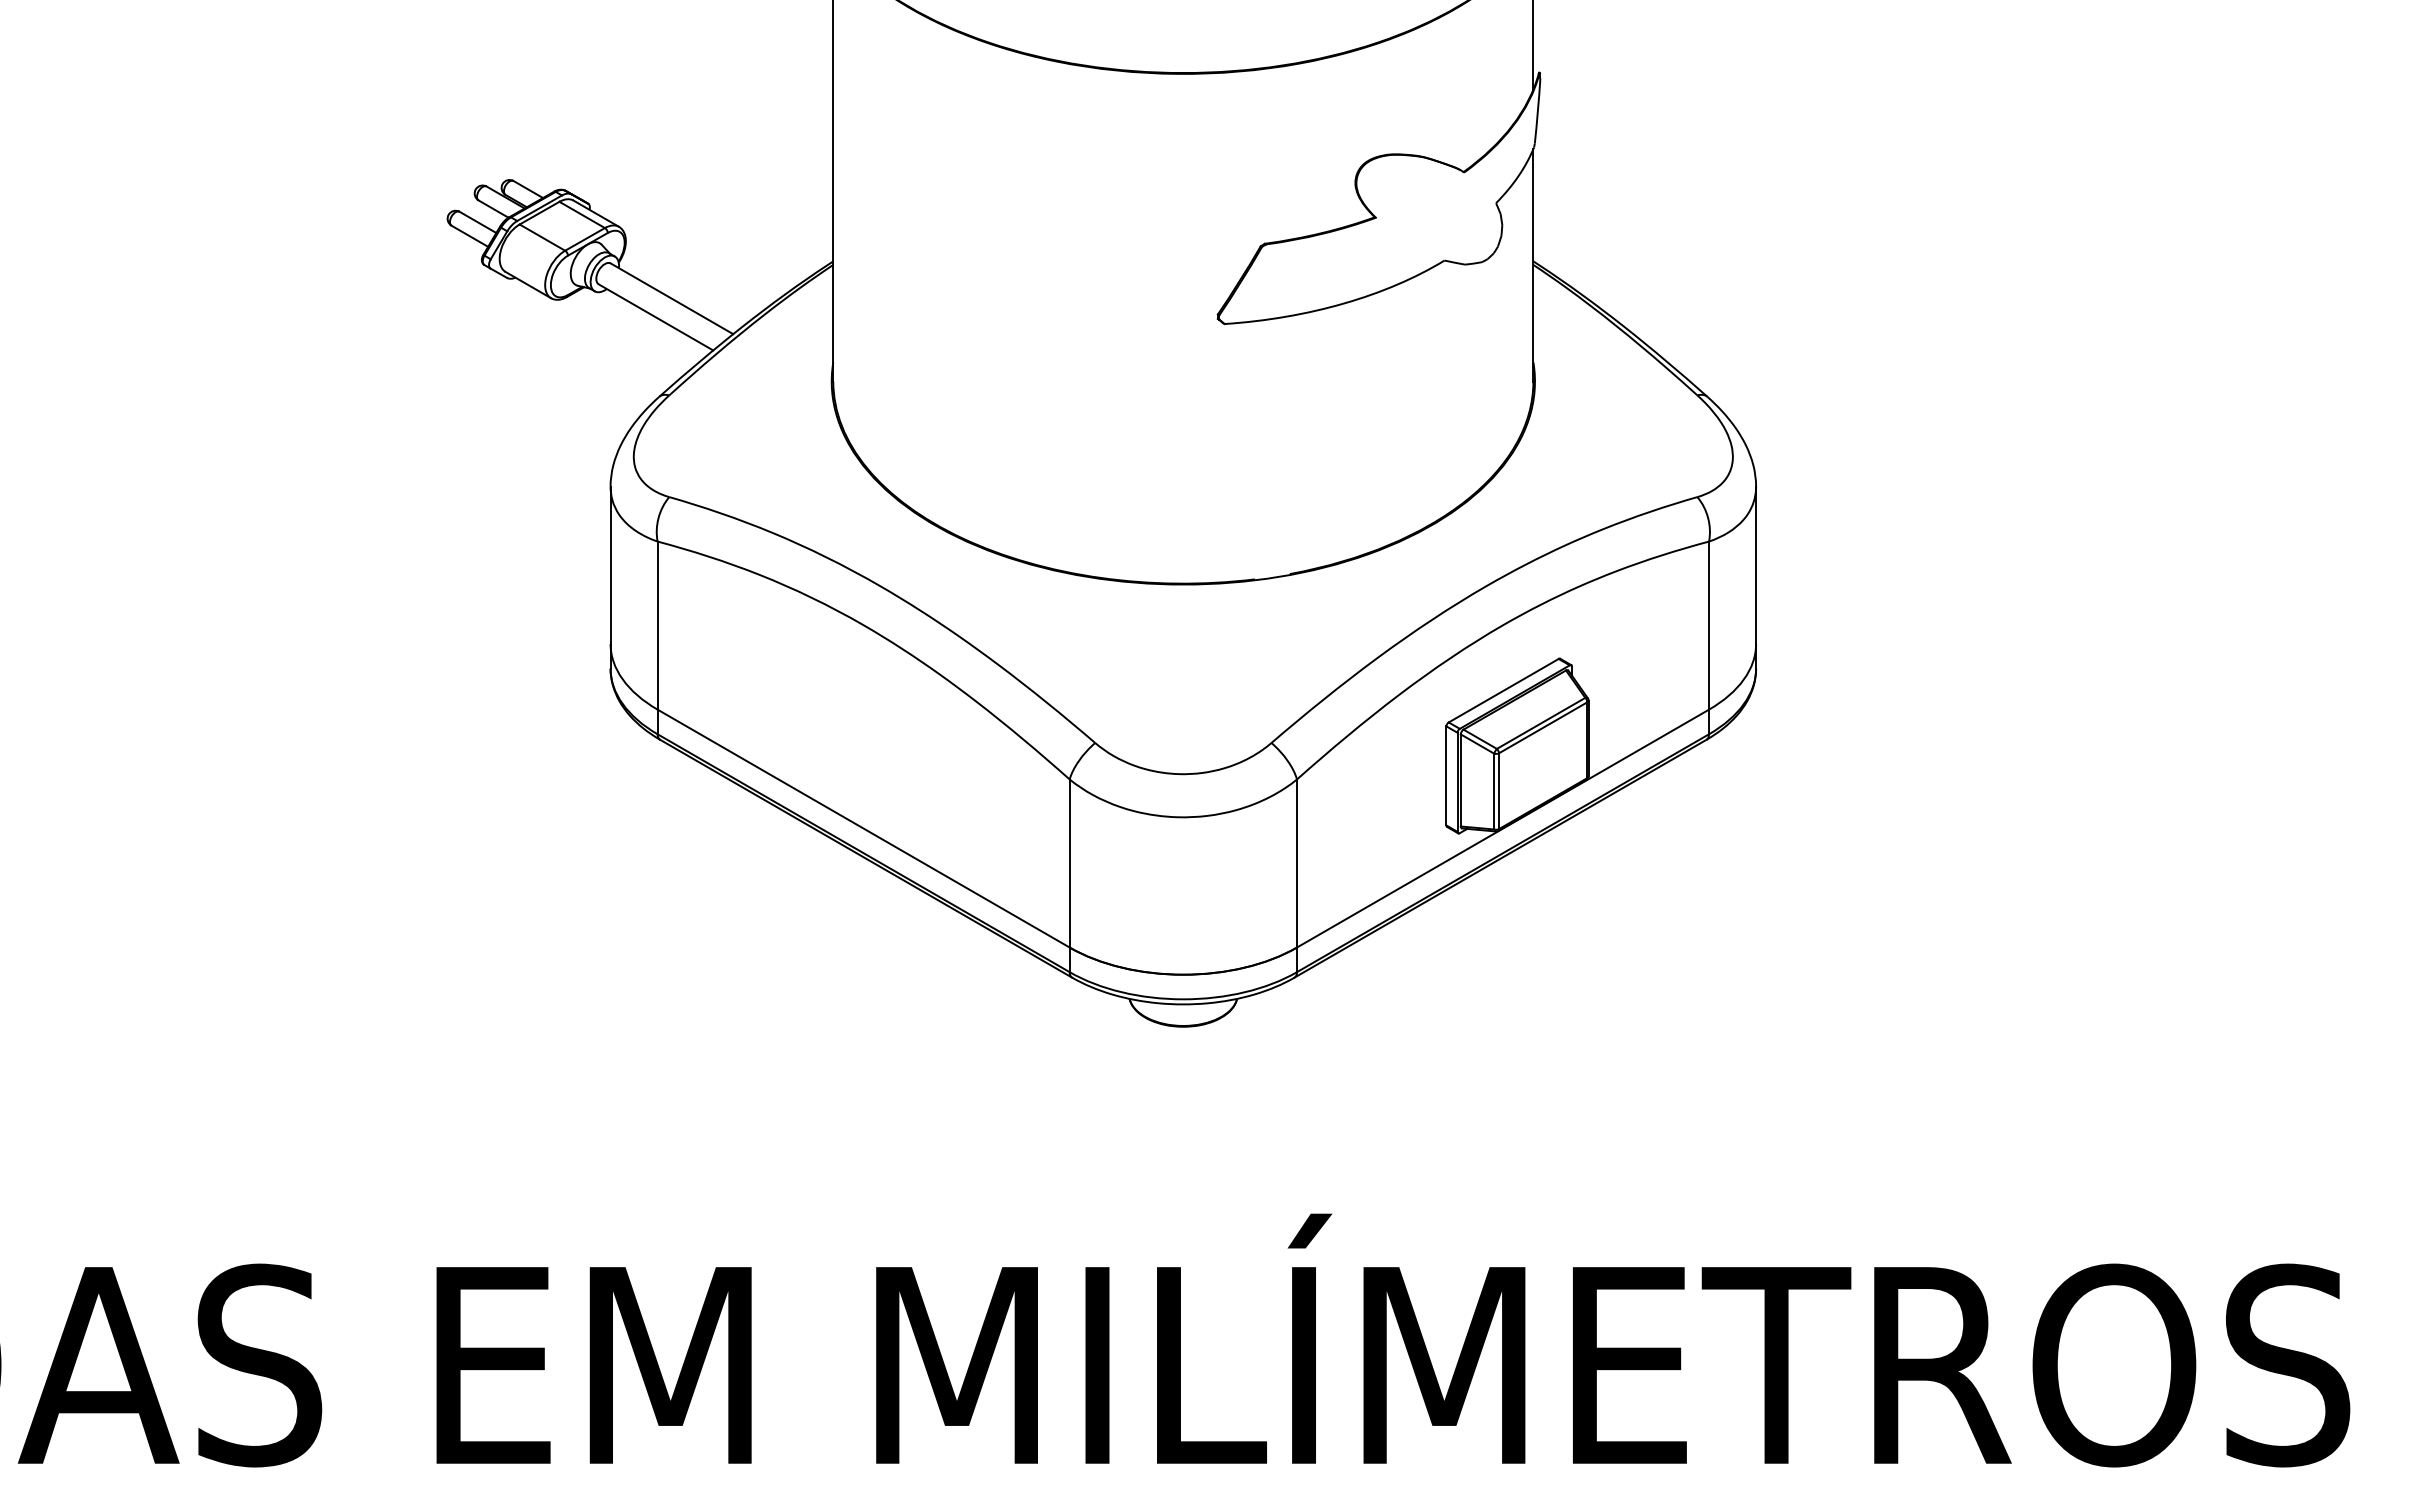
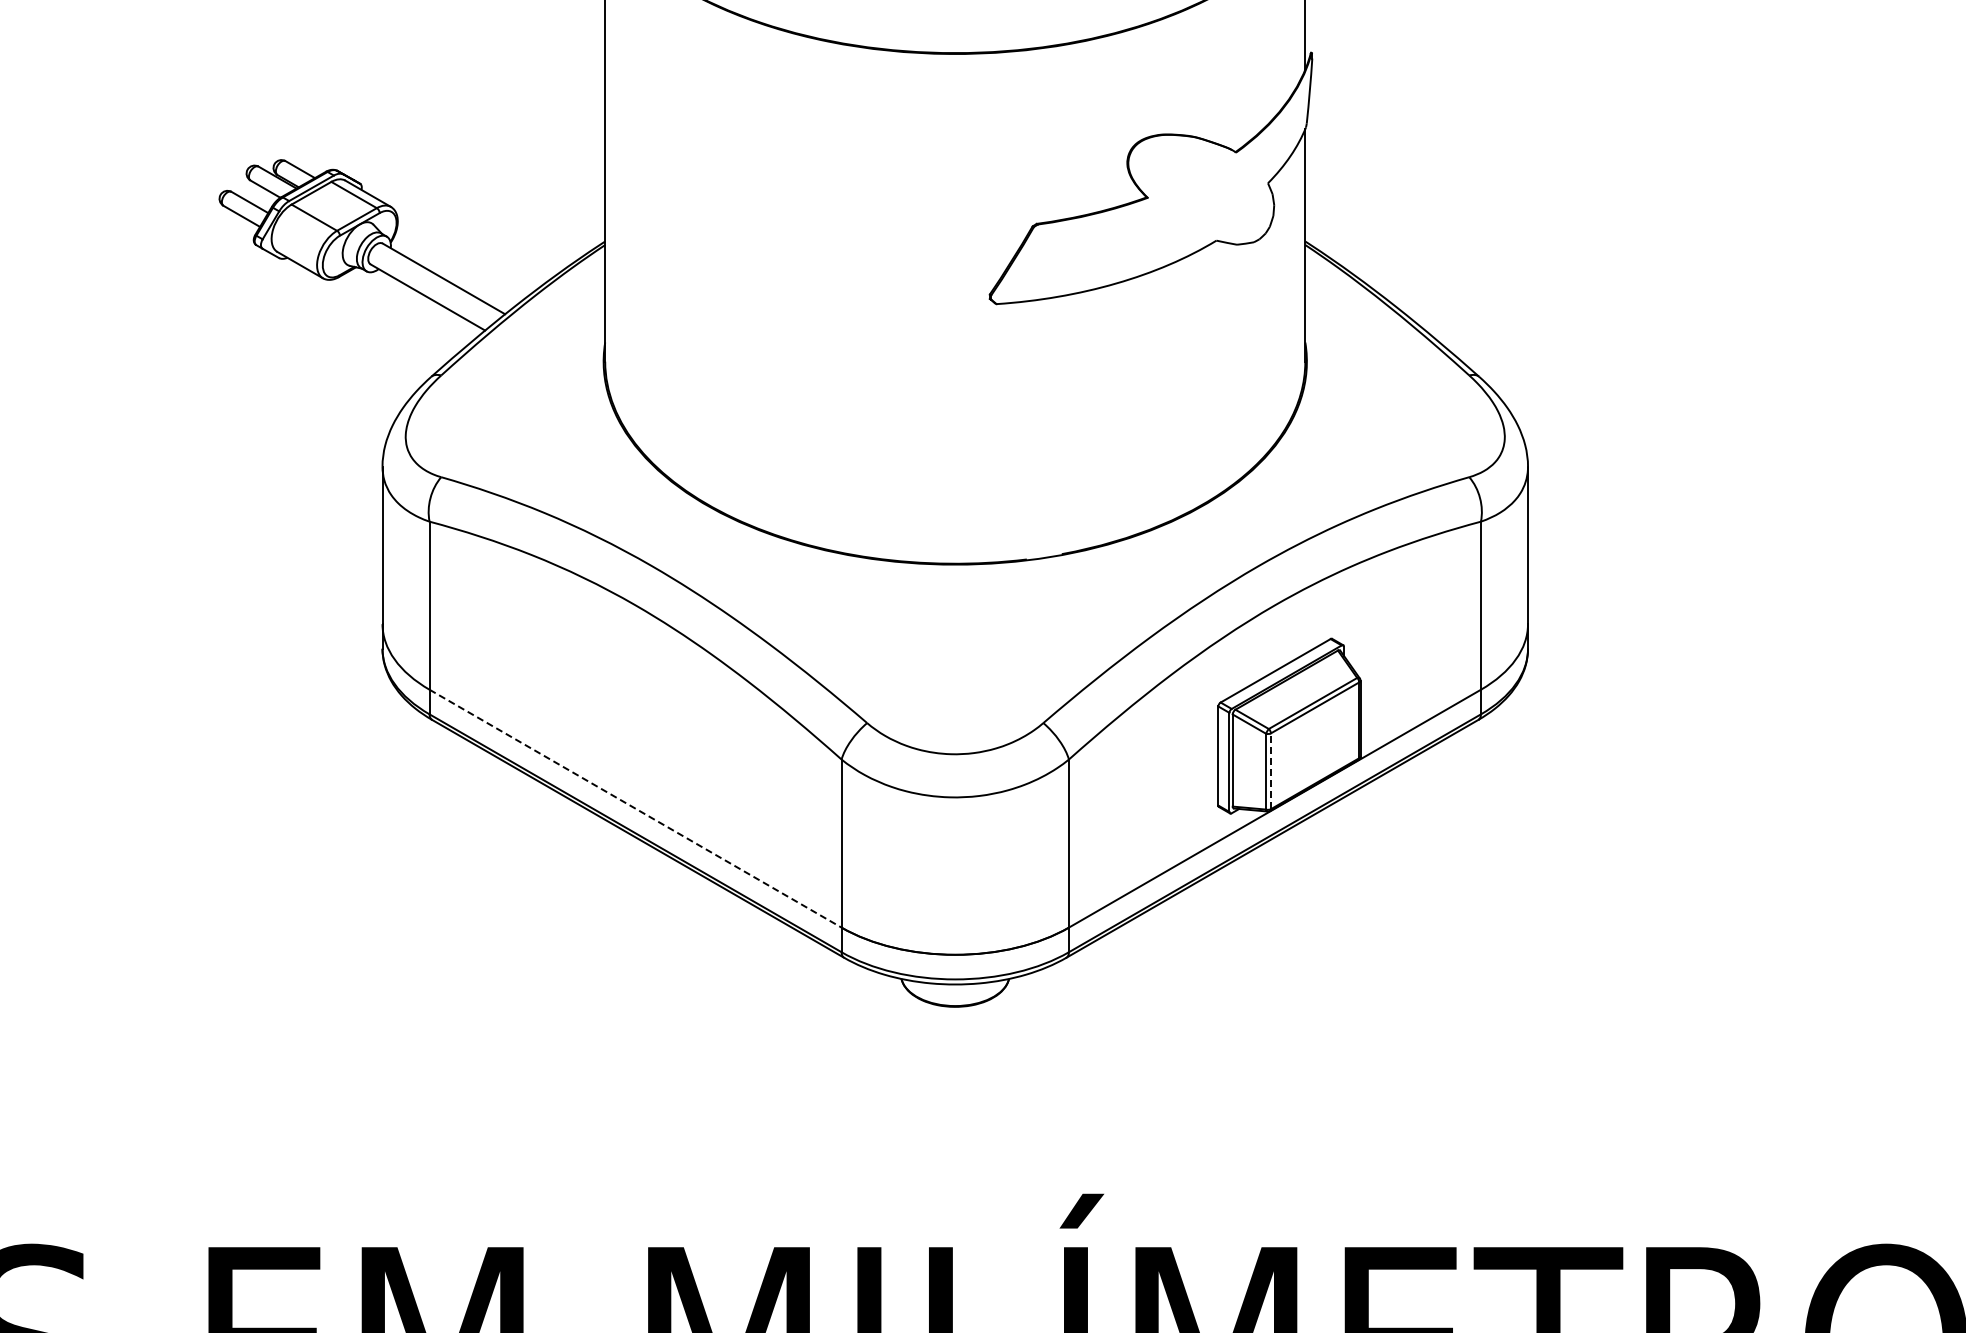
line: (1499, 791) -> (1271, 771), solid -> dashed
line: (863, 828) -> (635, 808), solid -> dashed

